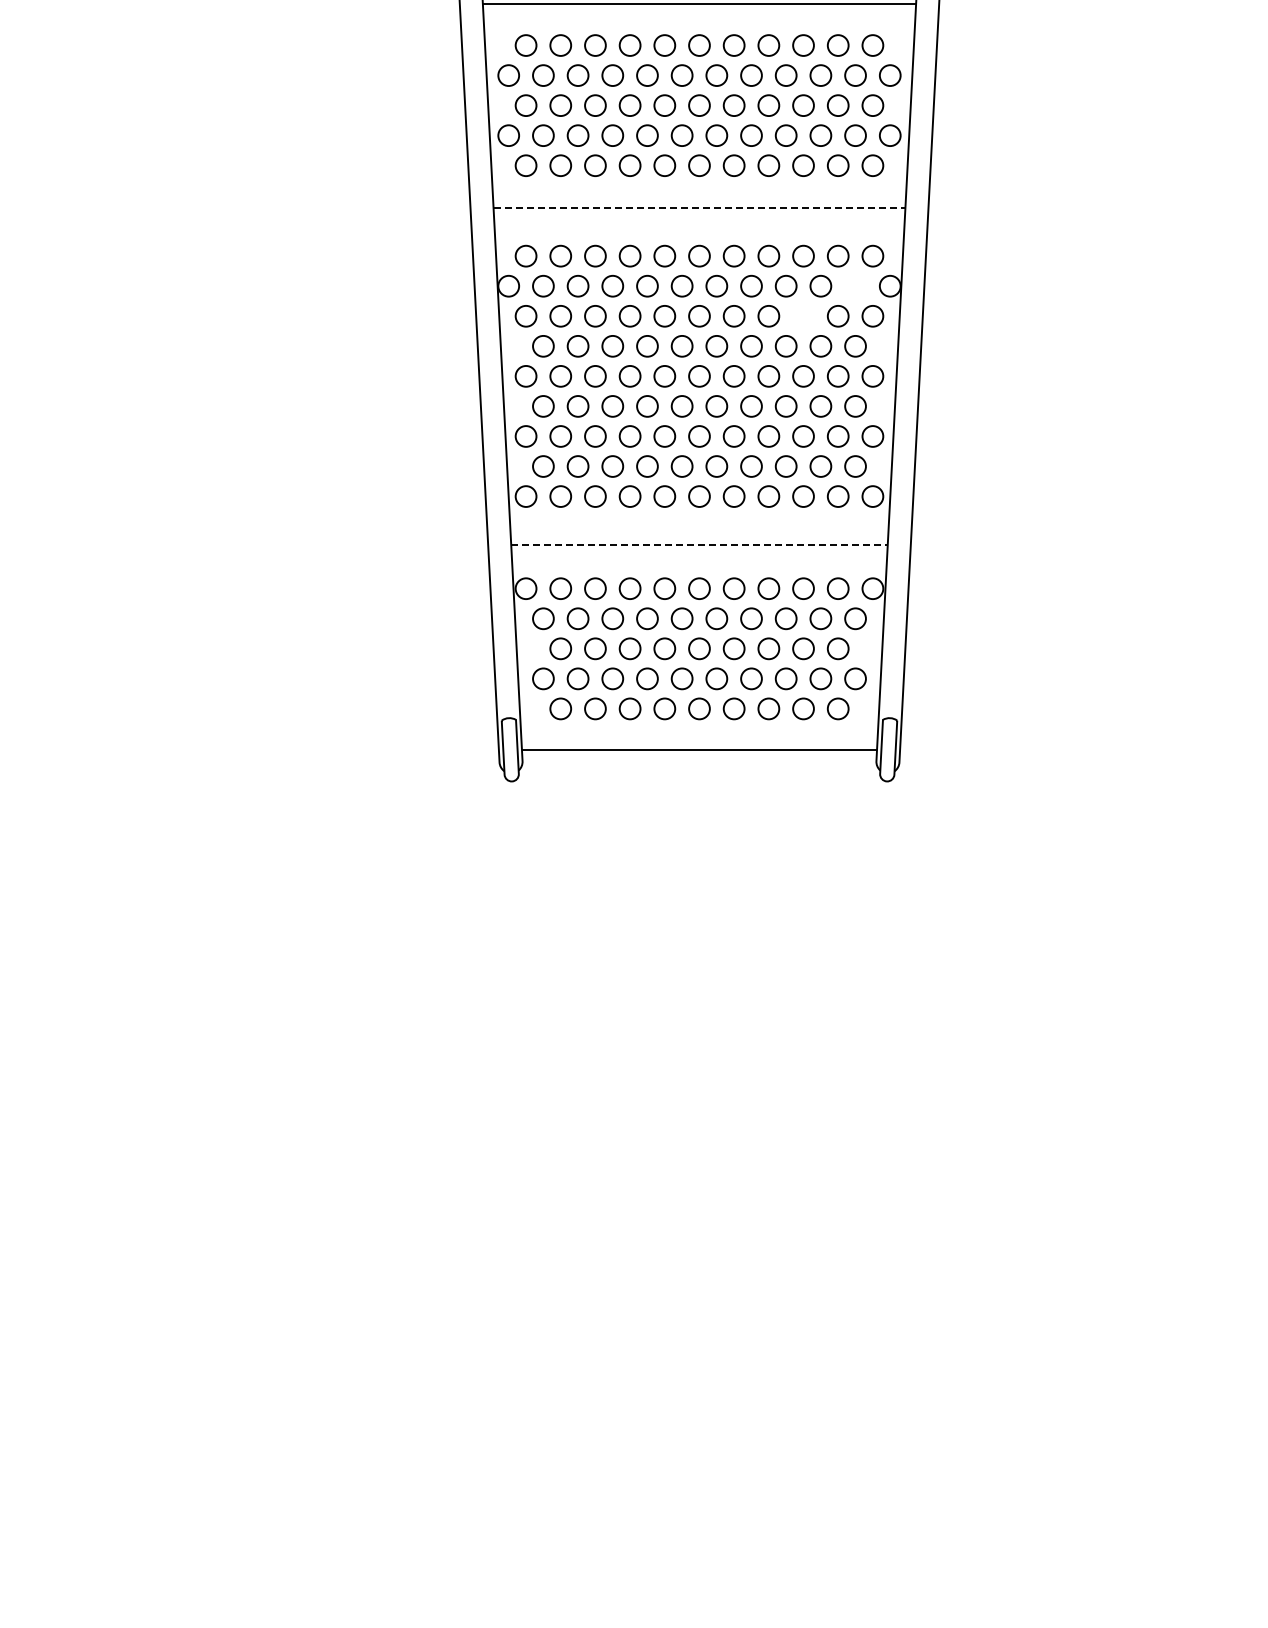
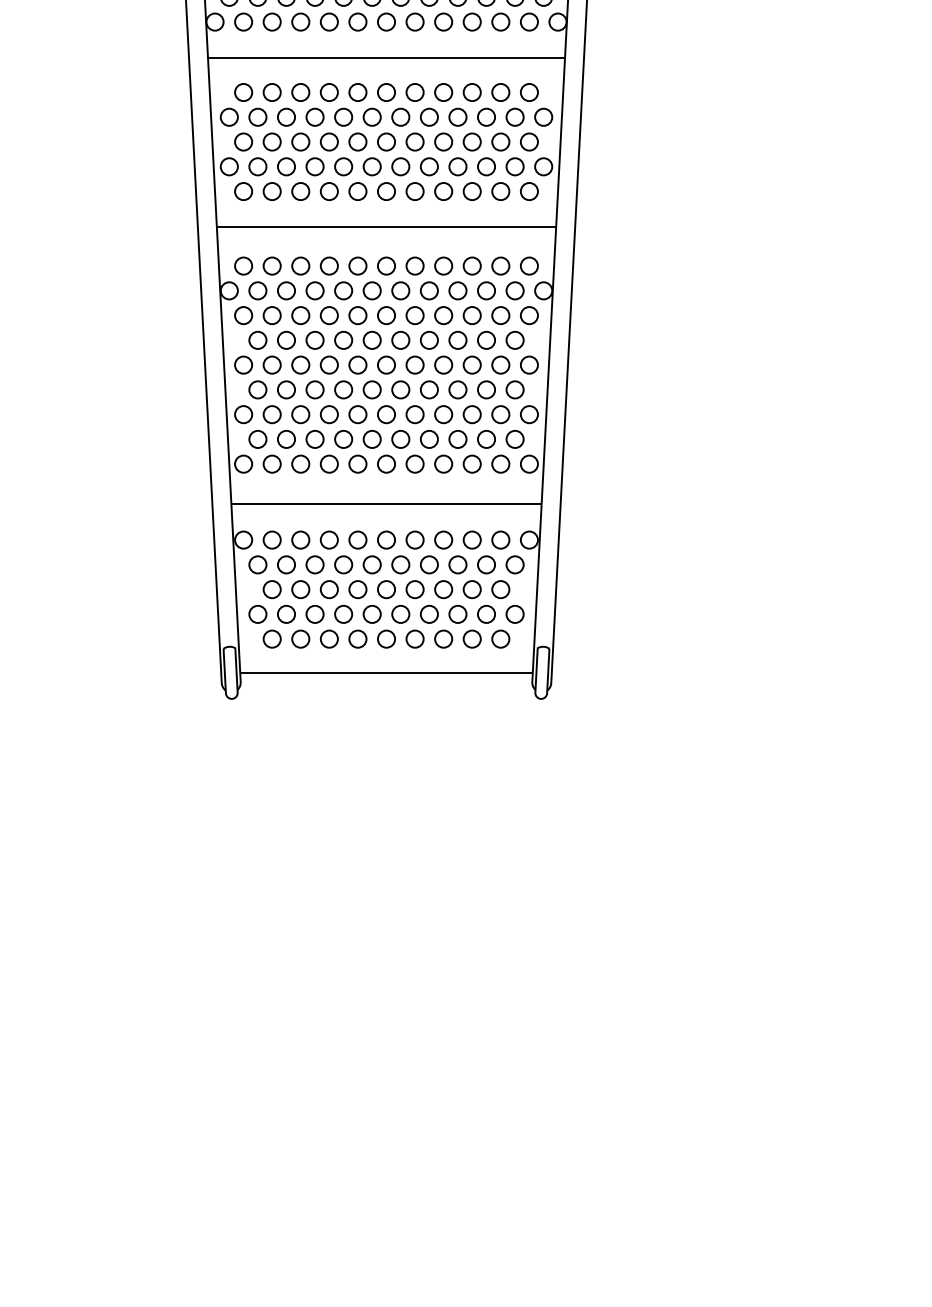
line: (699, 208) -> (386, 226), dashed -> solid
circle: (855, 285) -> (515, 290), added
circle: (803, 316) -> (472, 315), added
line: (700, 544) -> (387, 503), dashed -> solid

